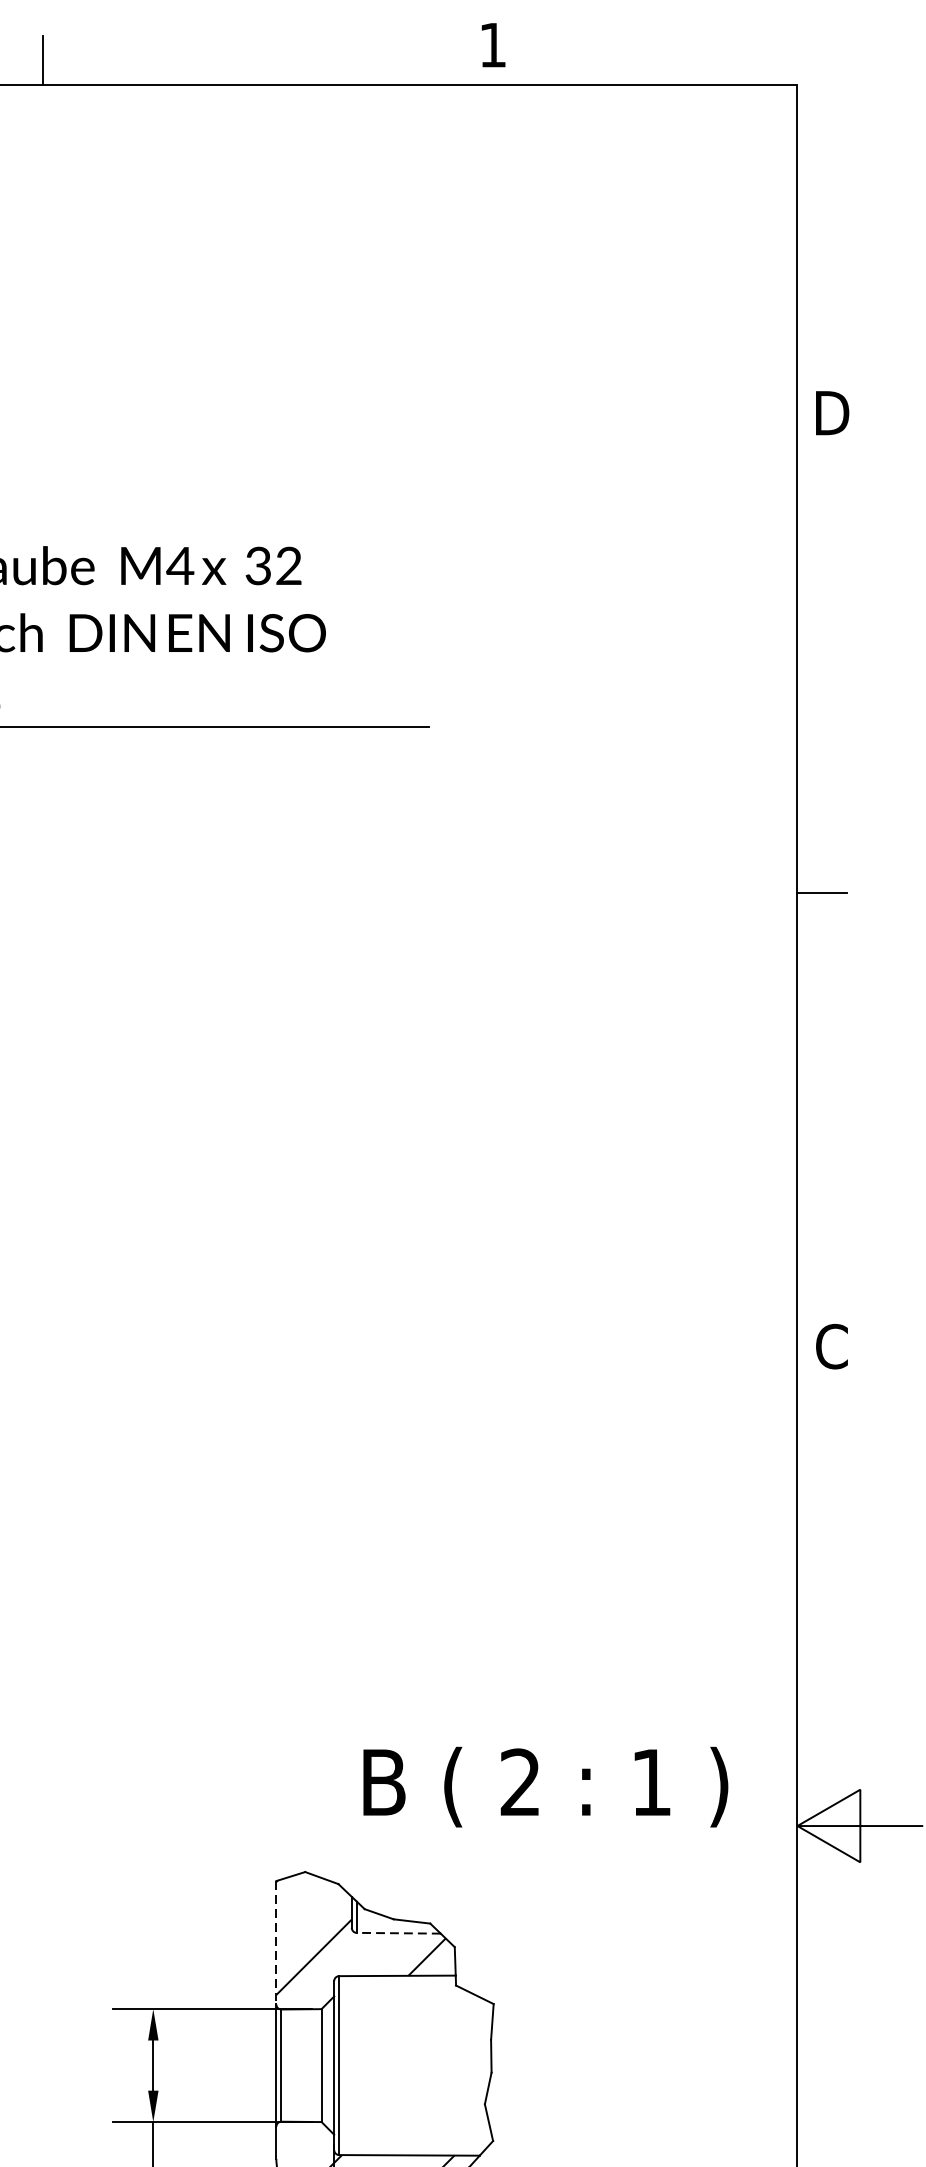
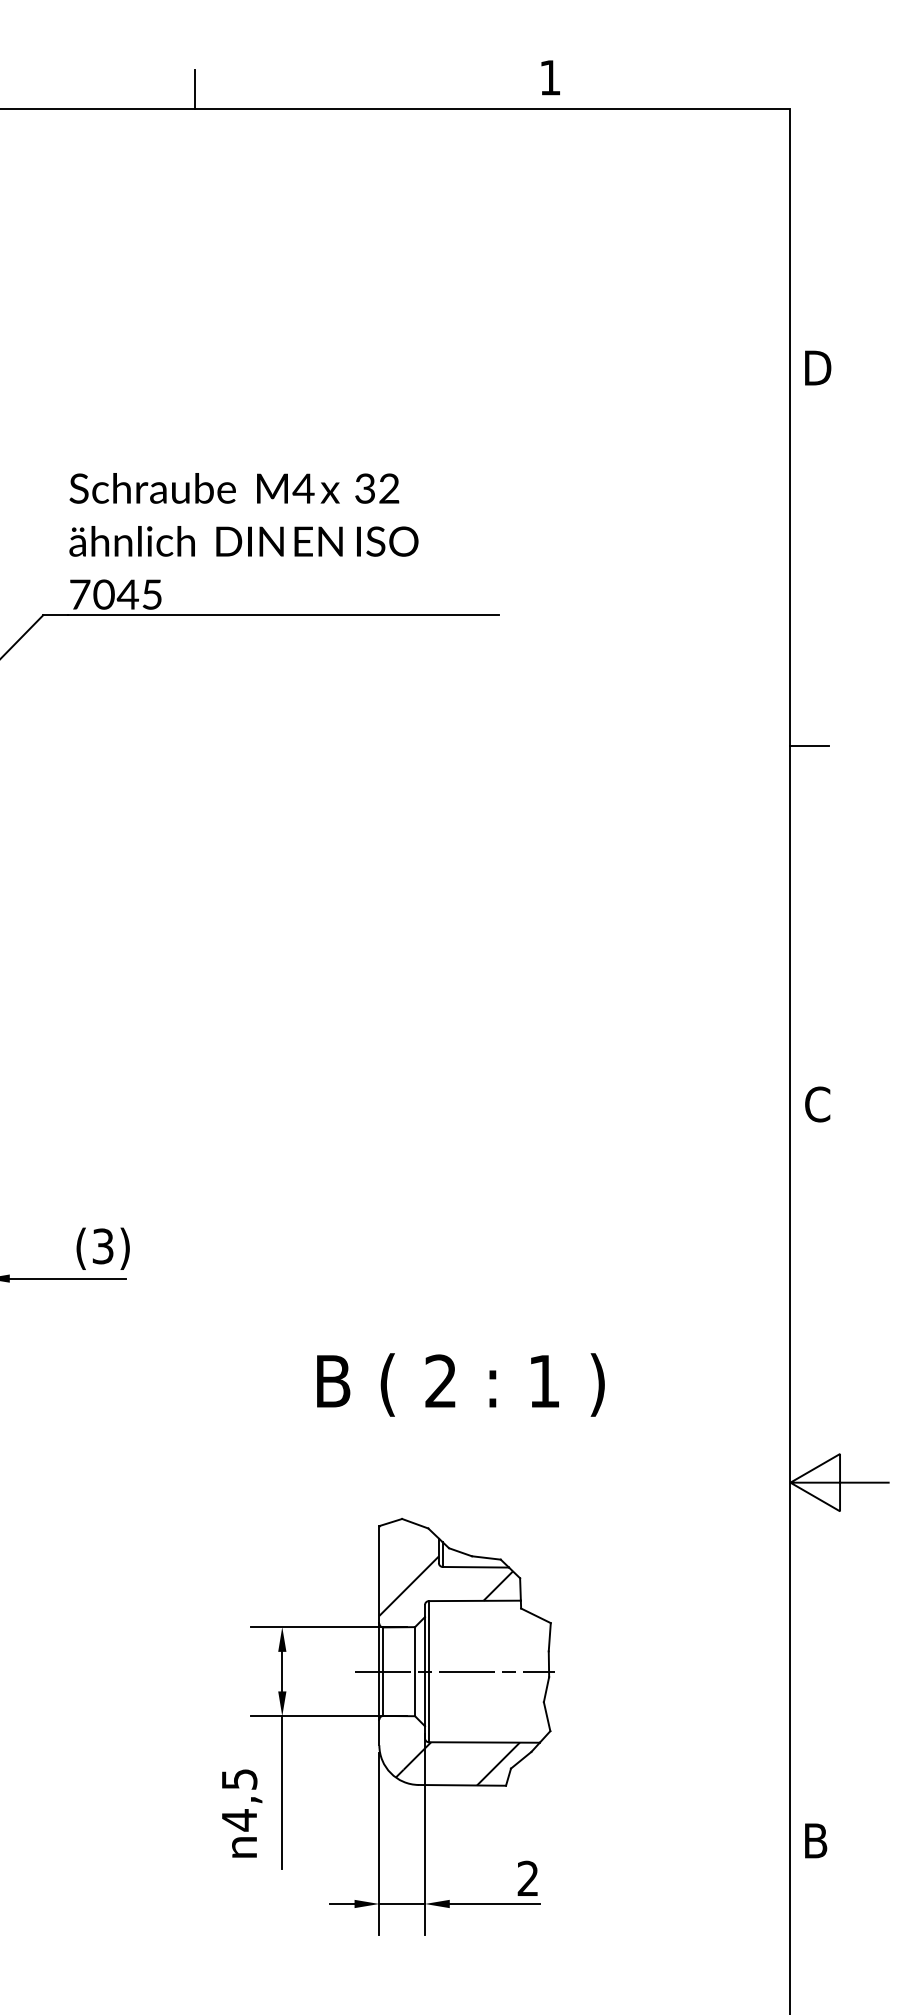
text: (545, 1786) -> (460, 1384), moved
line: (398, 1933) -> (475, 1567), dashed -> solid
line: (276, 1942) -> (379, 1574), dashed -> solid
line: (371, 2065) -> (454, 1671), added

